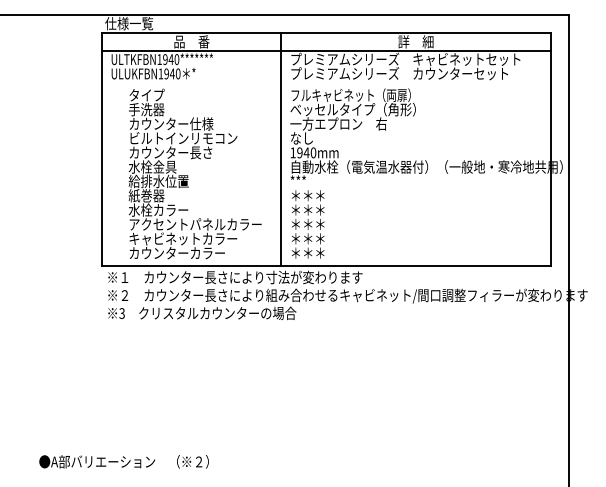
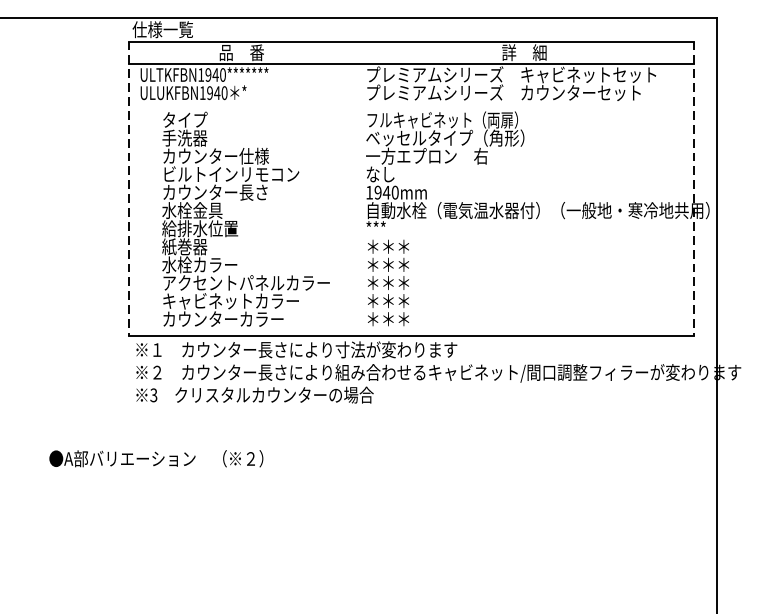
line: (102, 149) -> (129, 188), solid -> dashed
line: (281, 149) -> (354, 188), removed
line: (550, 149) -> (694, 188), solid -> dashed
text: (123, 461) -> (155, 458), moved

